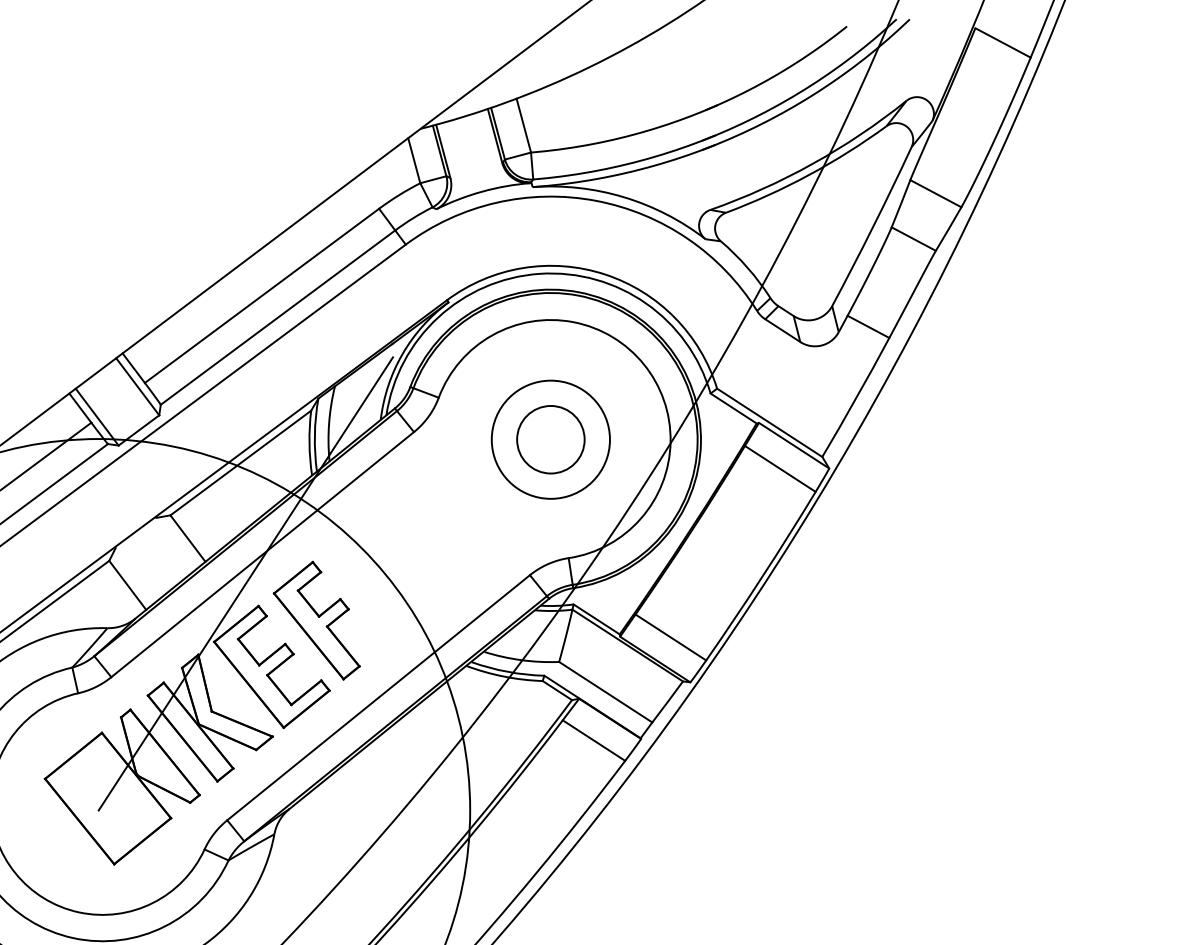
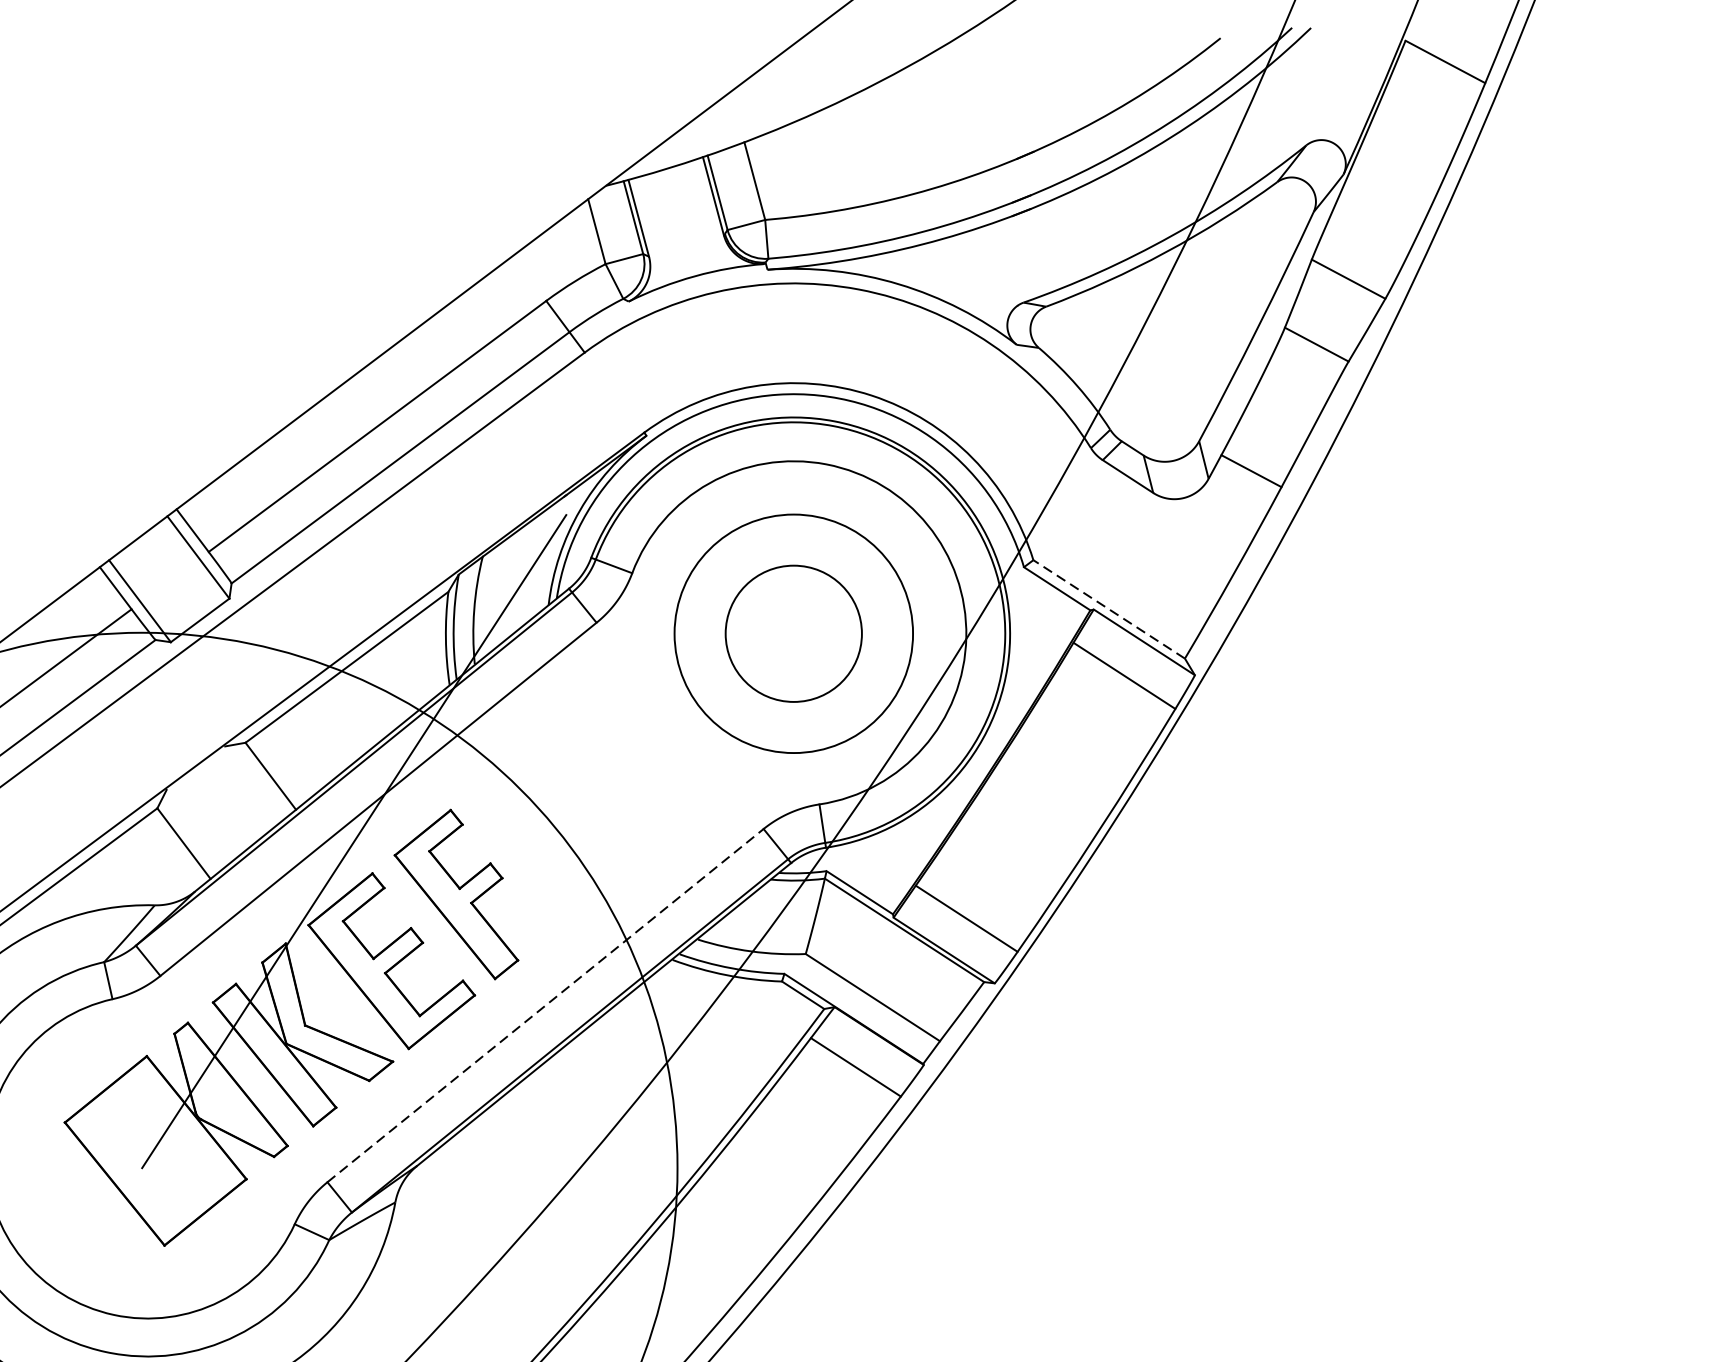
line: (769, 422) -> (1108, 608), solid -> dashed
circle: (550, 439) -> (793, 633), size x1.4
circle: (550, 439) -> (793, 633), size x1.4
line: (378, 697) -> (545, 1005), solid -> dashed

